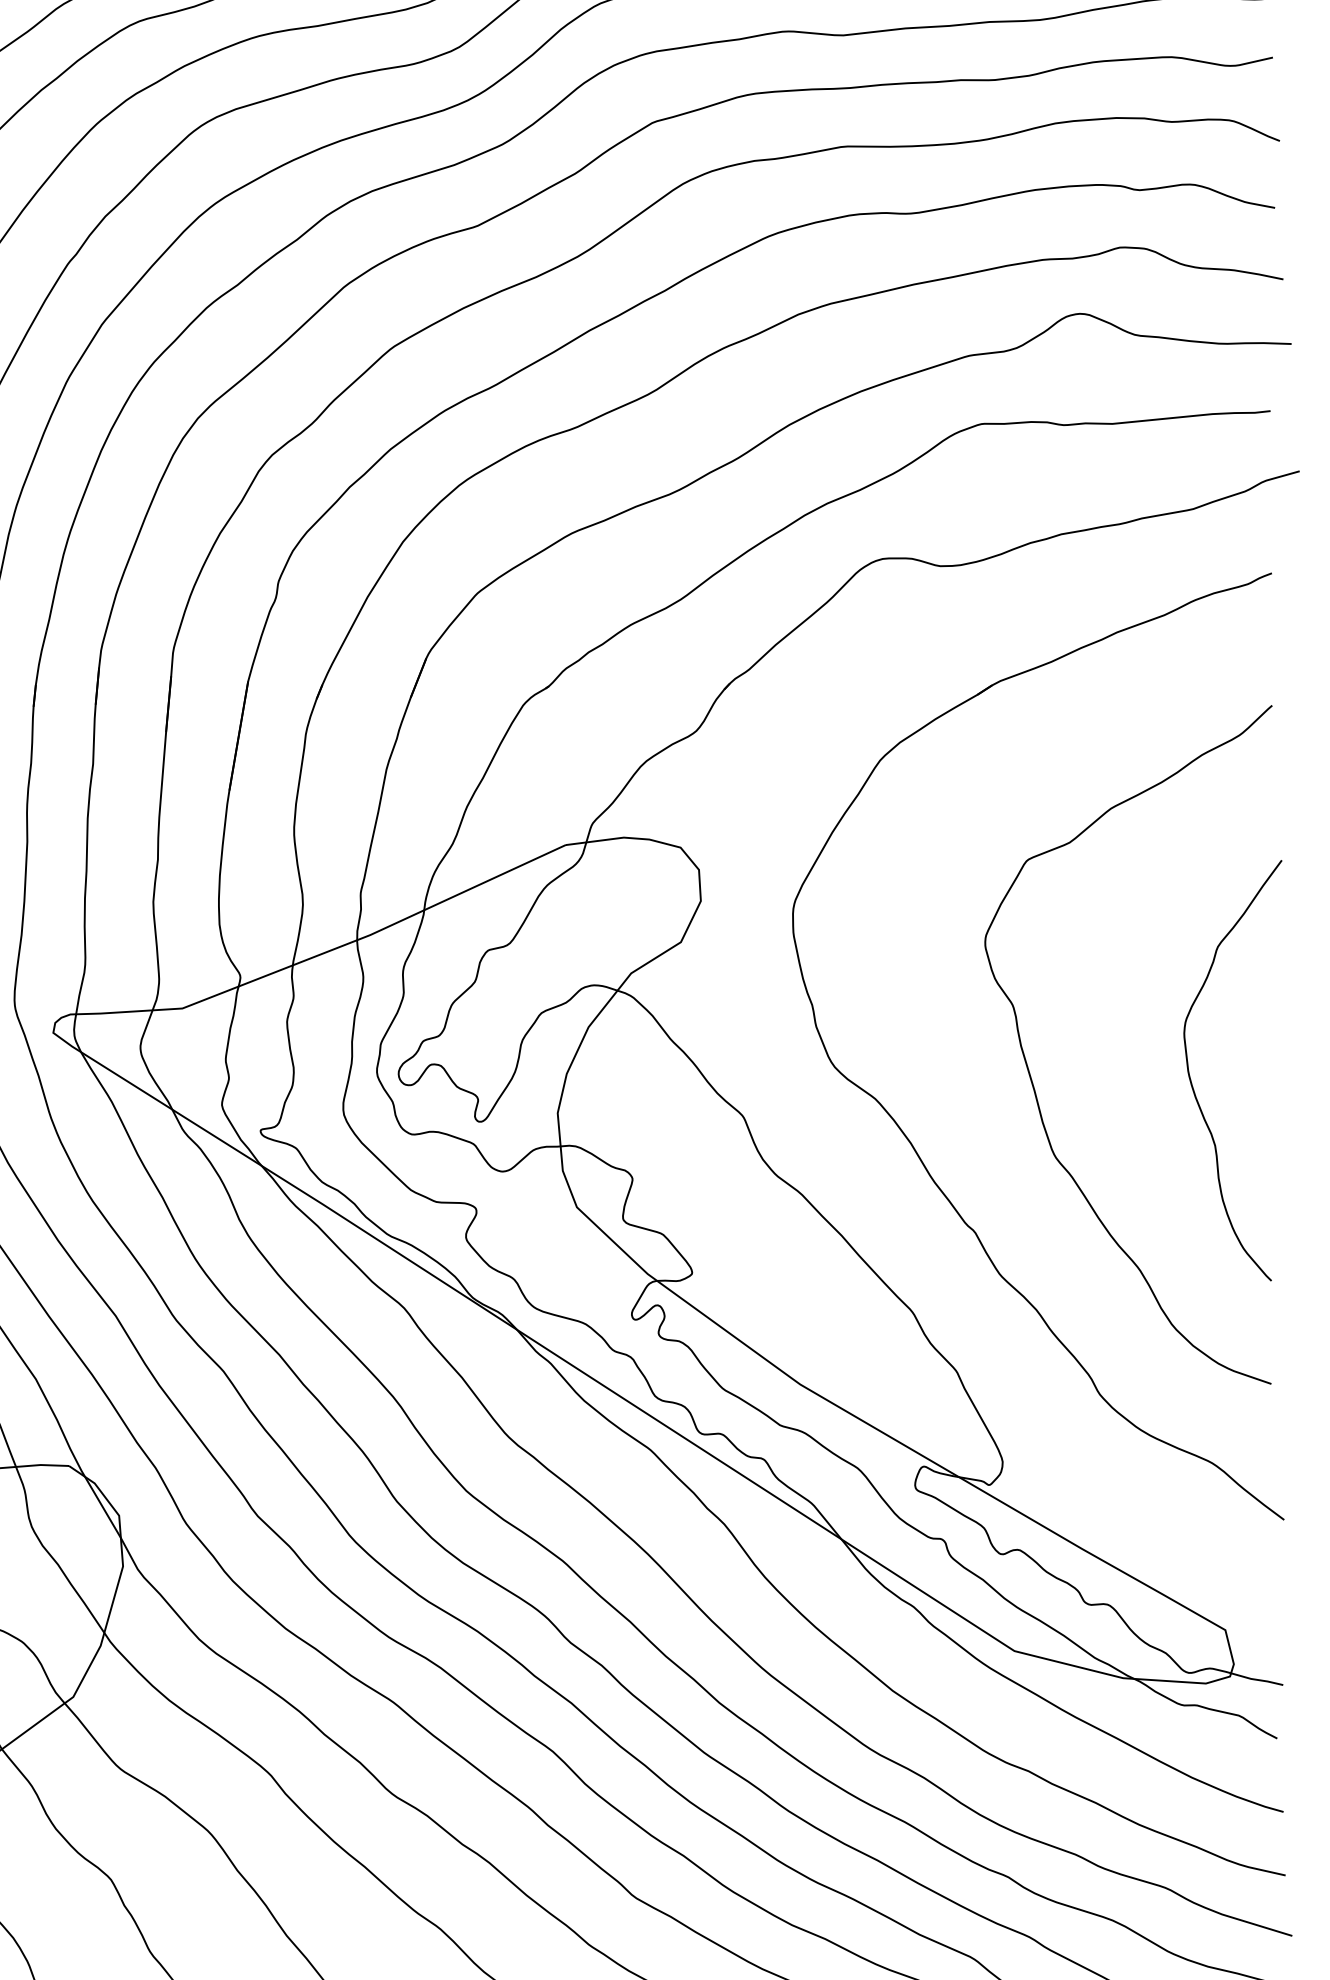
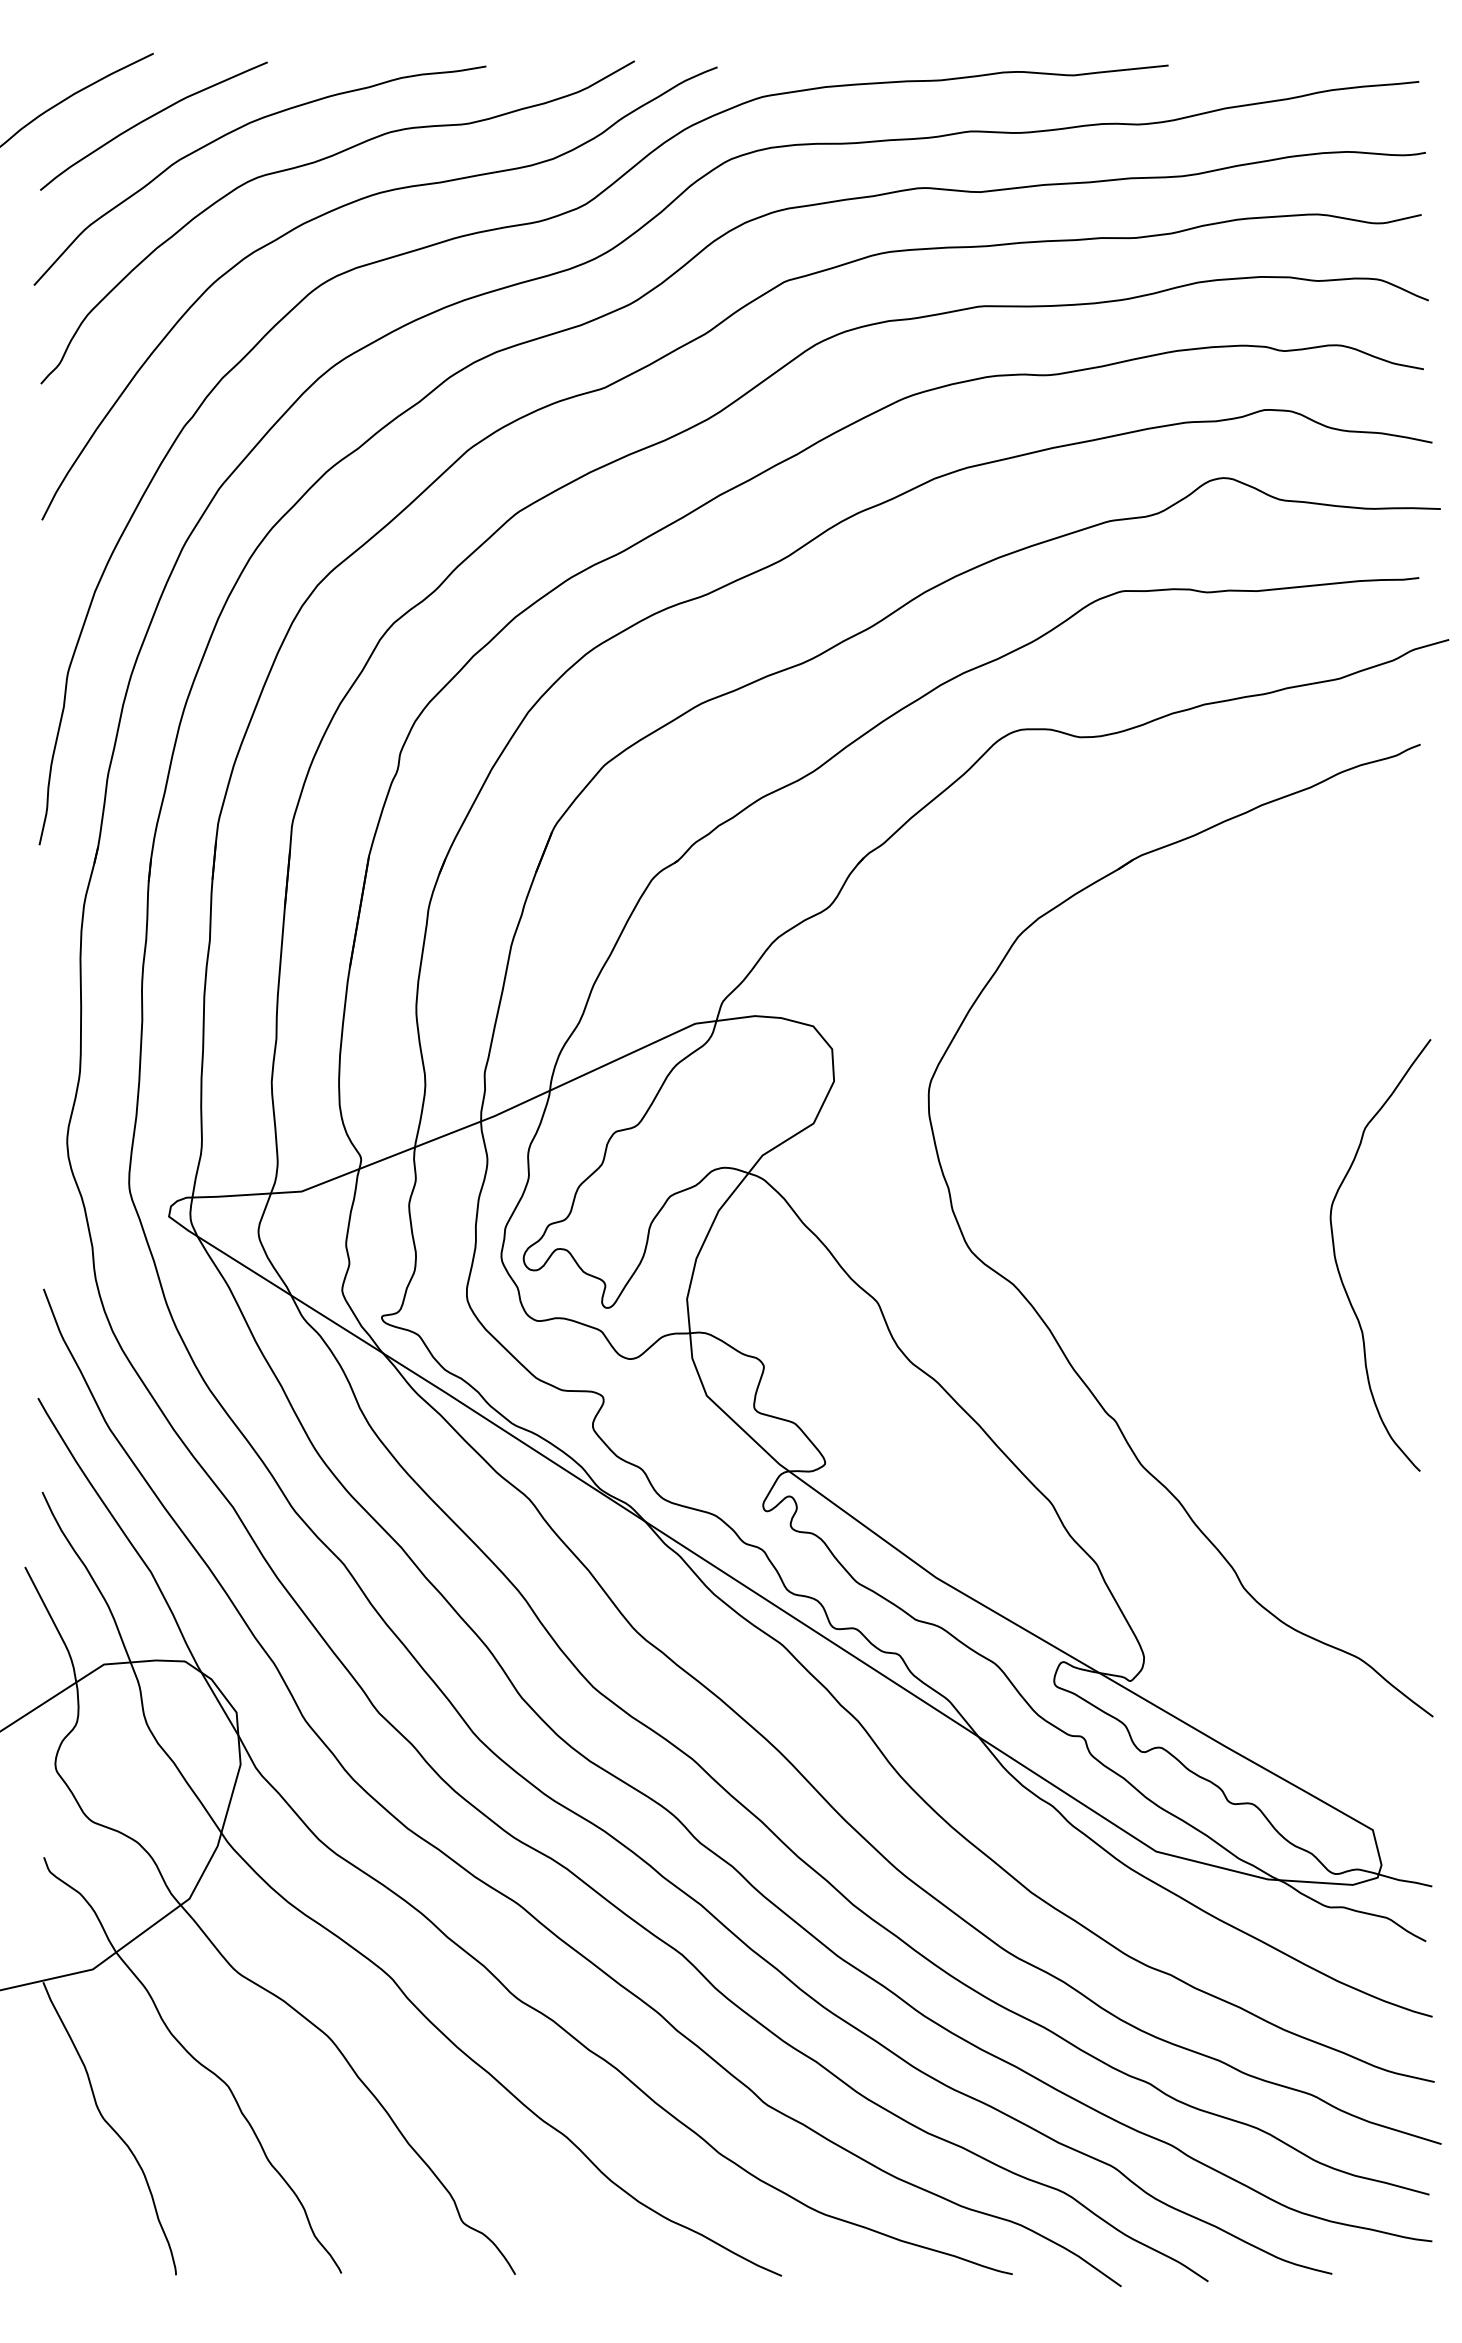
curve: (1031, 1075) -> (1173, 1260), removed

